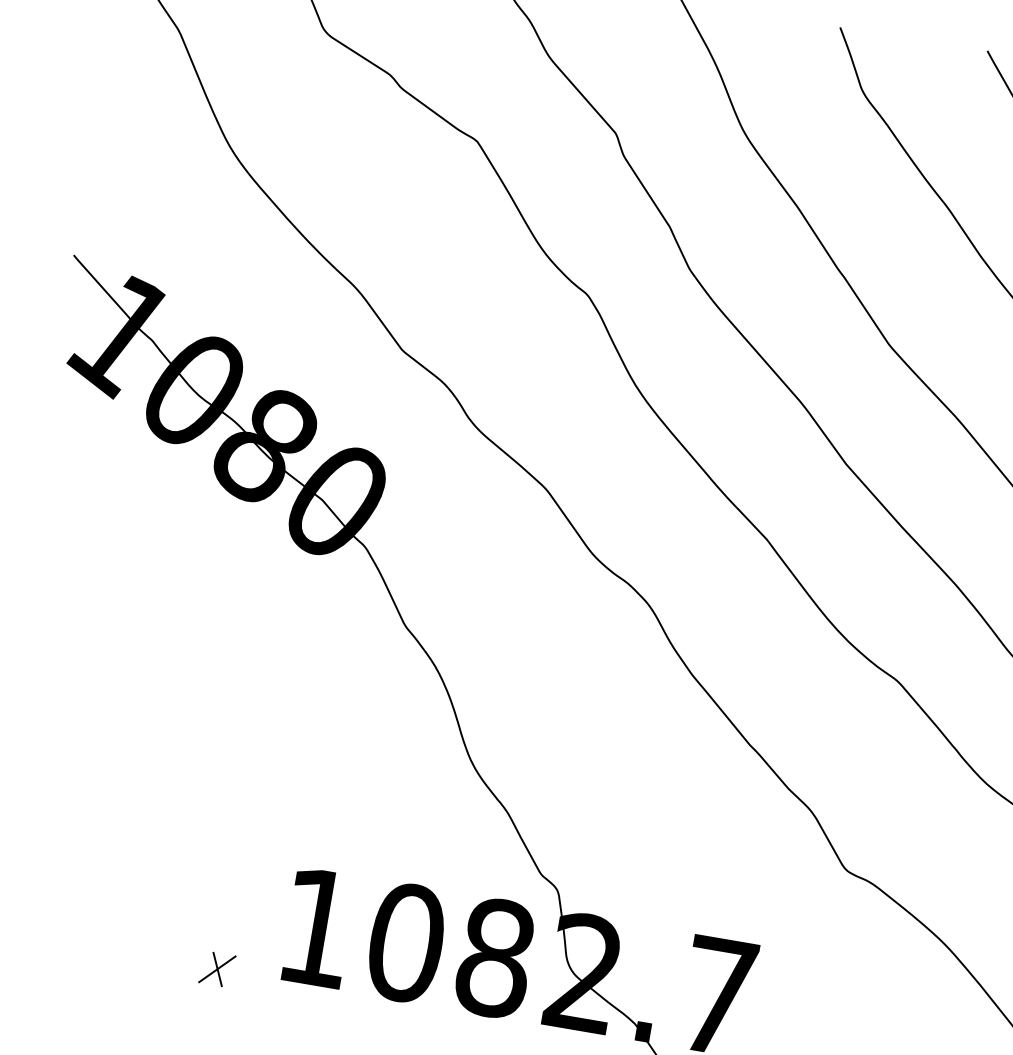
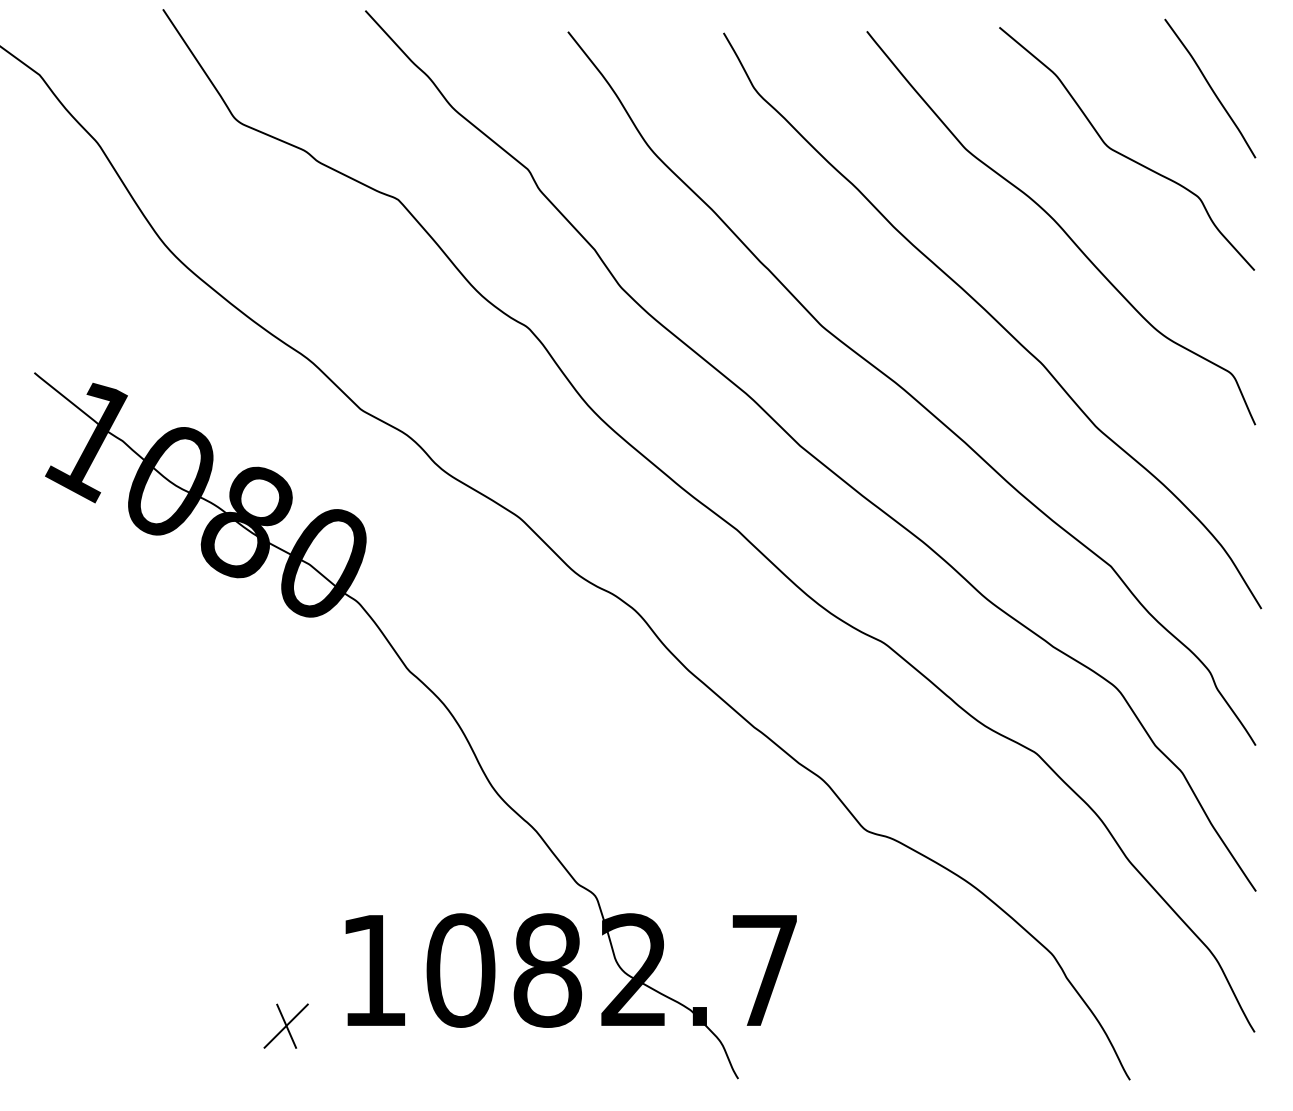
part: (216, 968) -> (285, 1025), size x1.43

